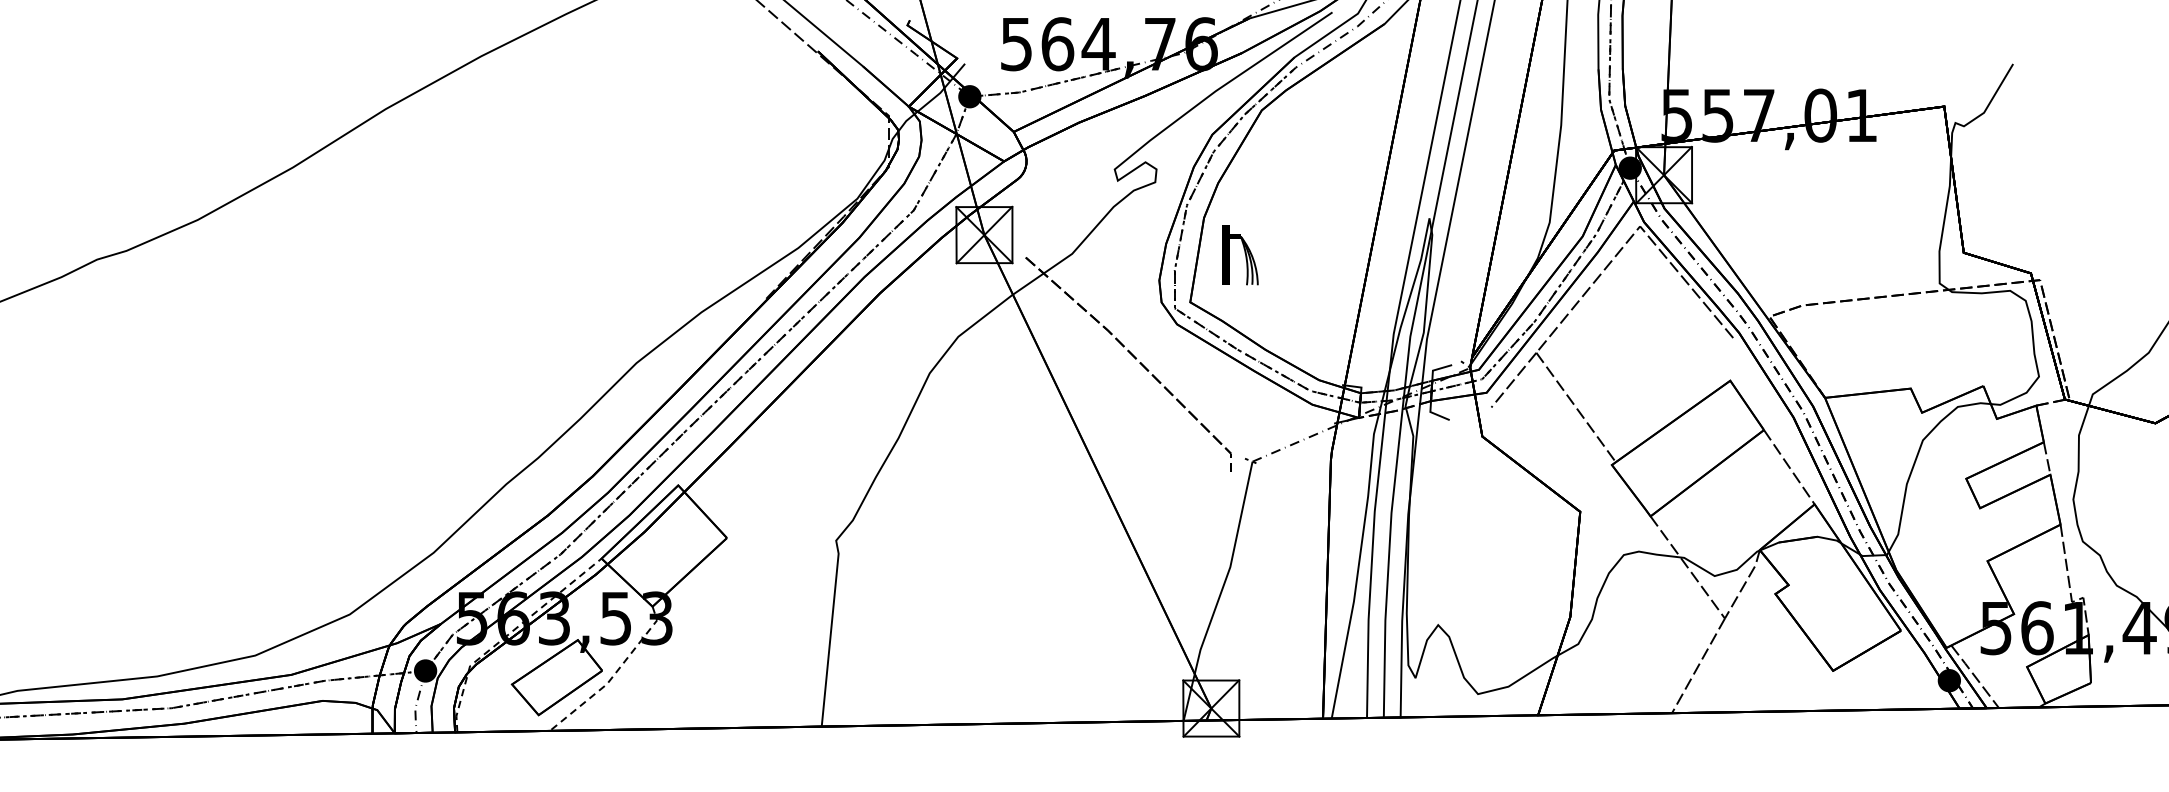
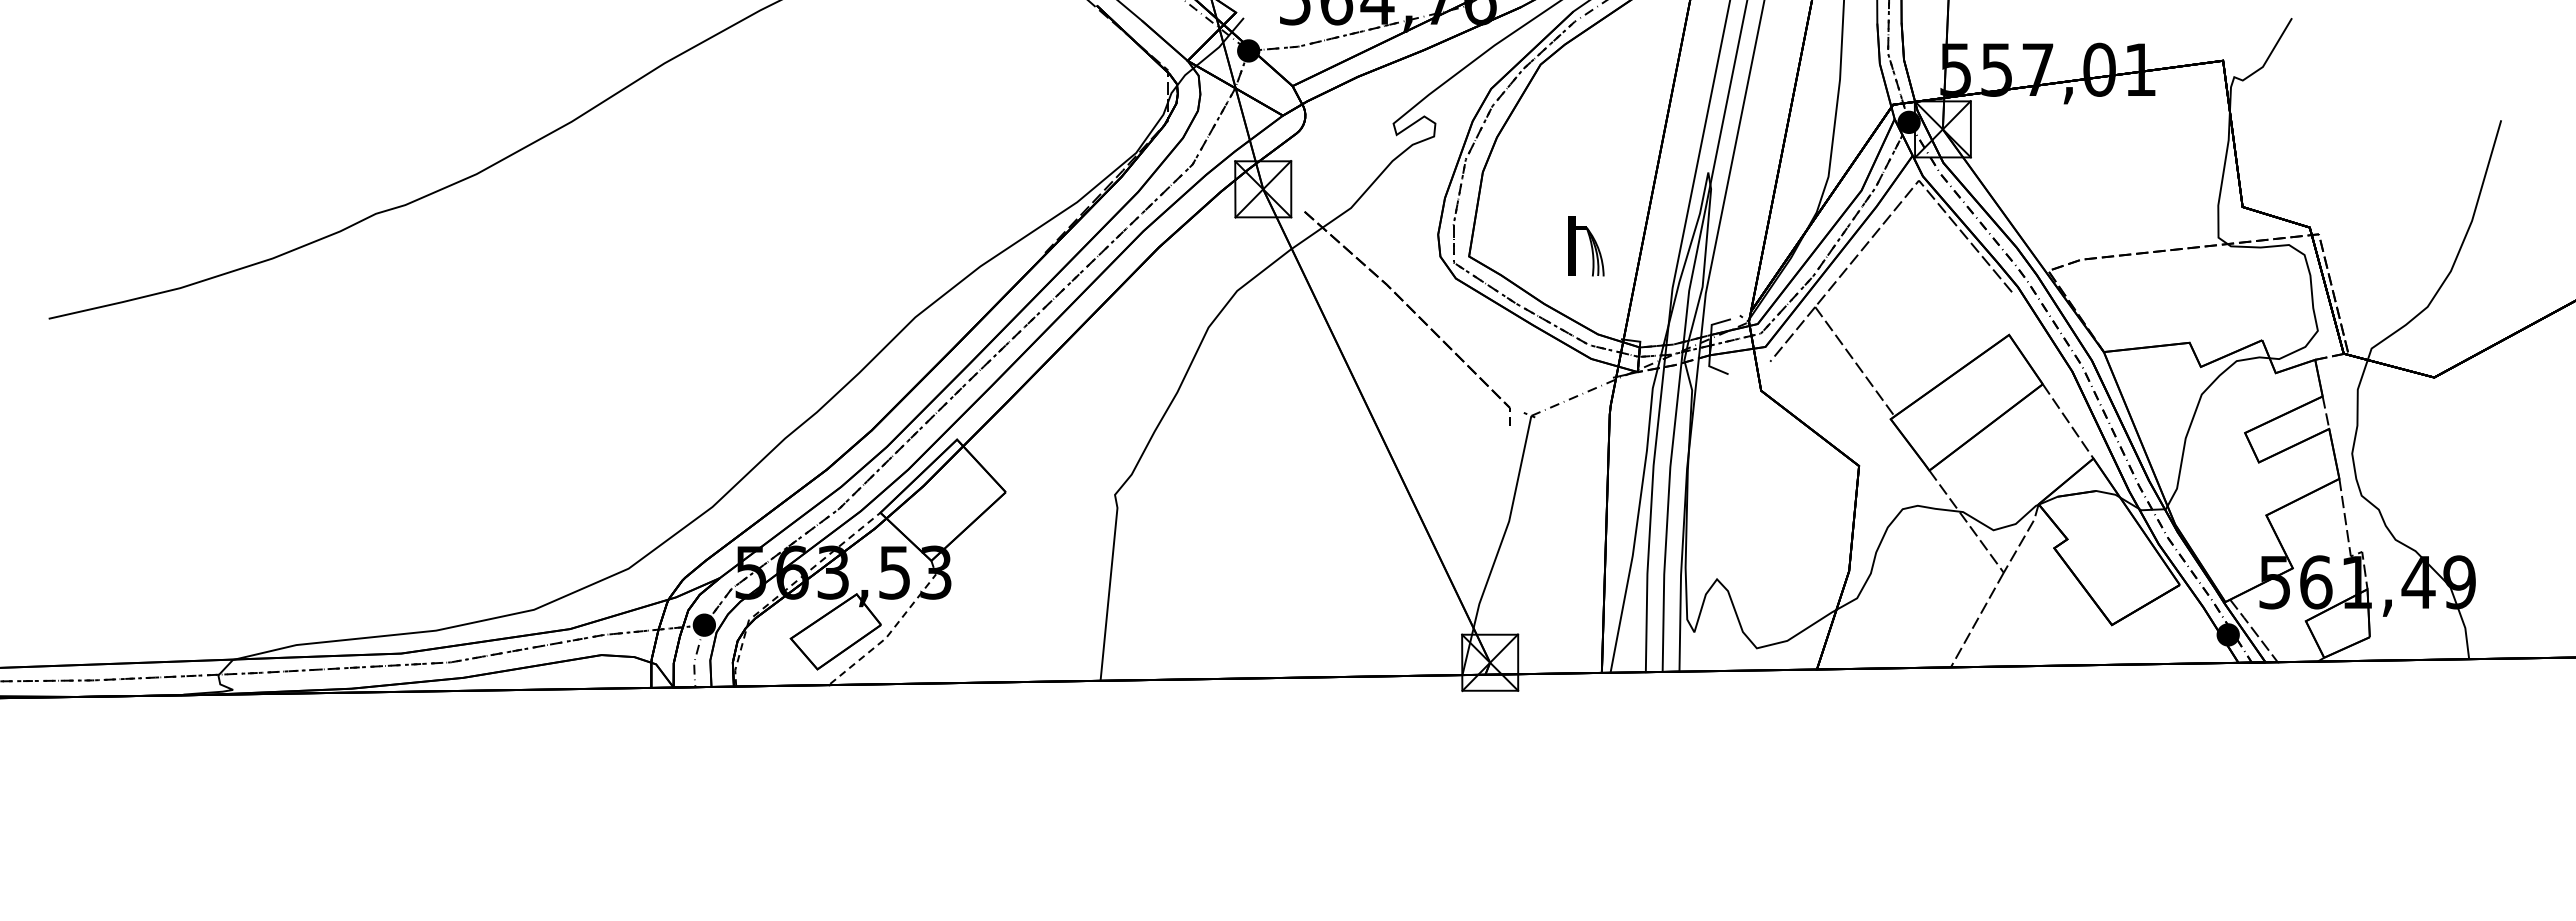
part: (1240, 255) -> (1586, 246), moved

